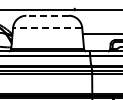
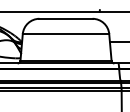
line: (47, 15) -> (65, 18), dashed -> solid
line: (47, 27) -> (65, 33), dashed -> solid

